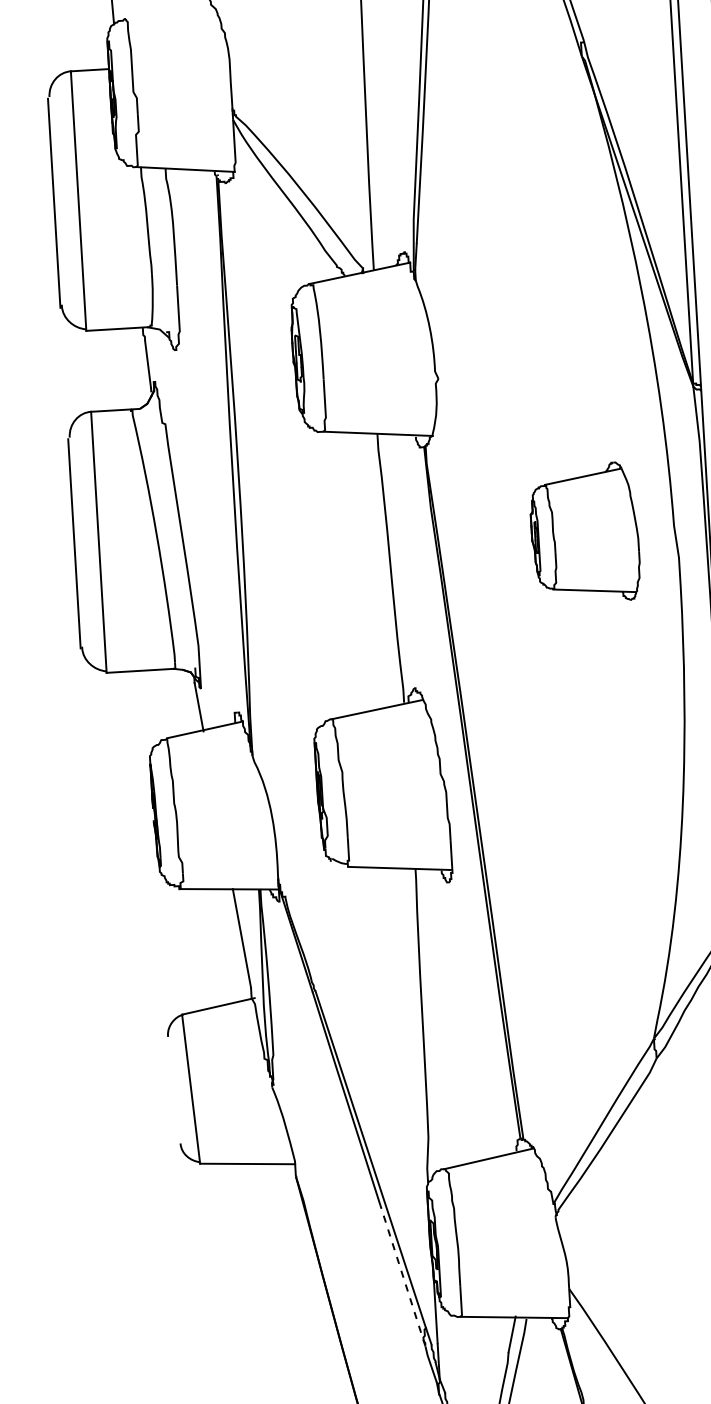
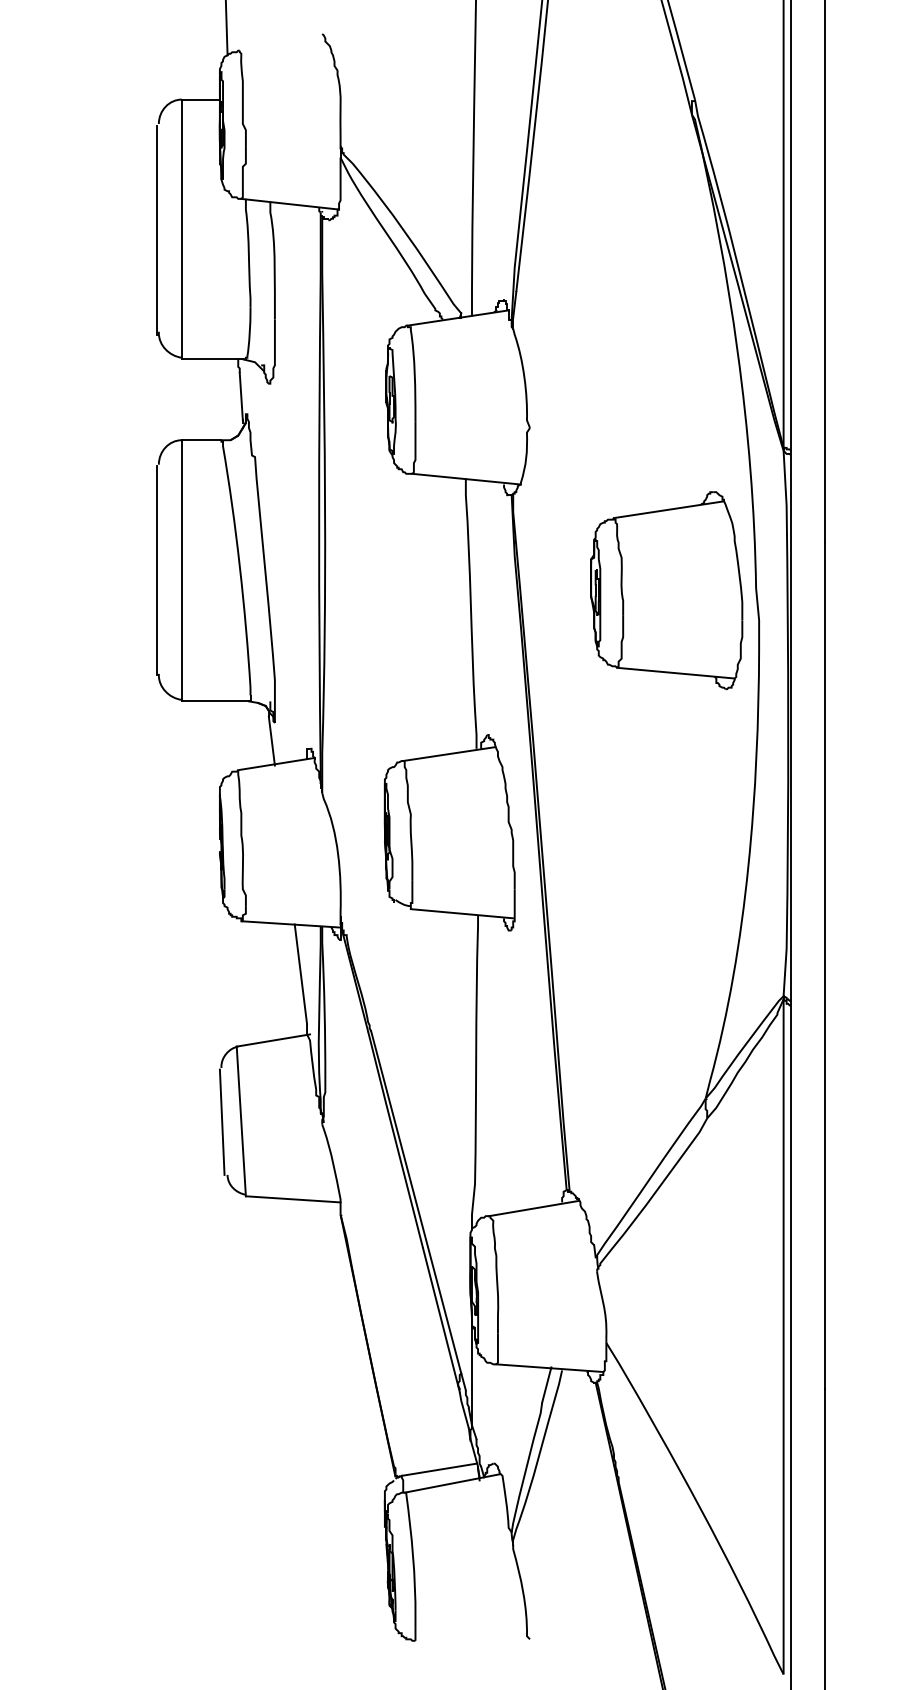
part: (584, 533) -> (666, 590), size x1.43
line: (171, 1090) -> (221, 1121), added
line: (402, 1275) -> (441, 1319), dashed -> solid

